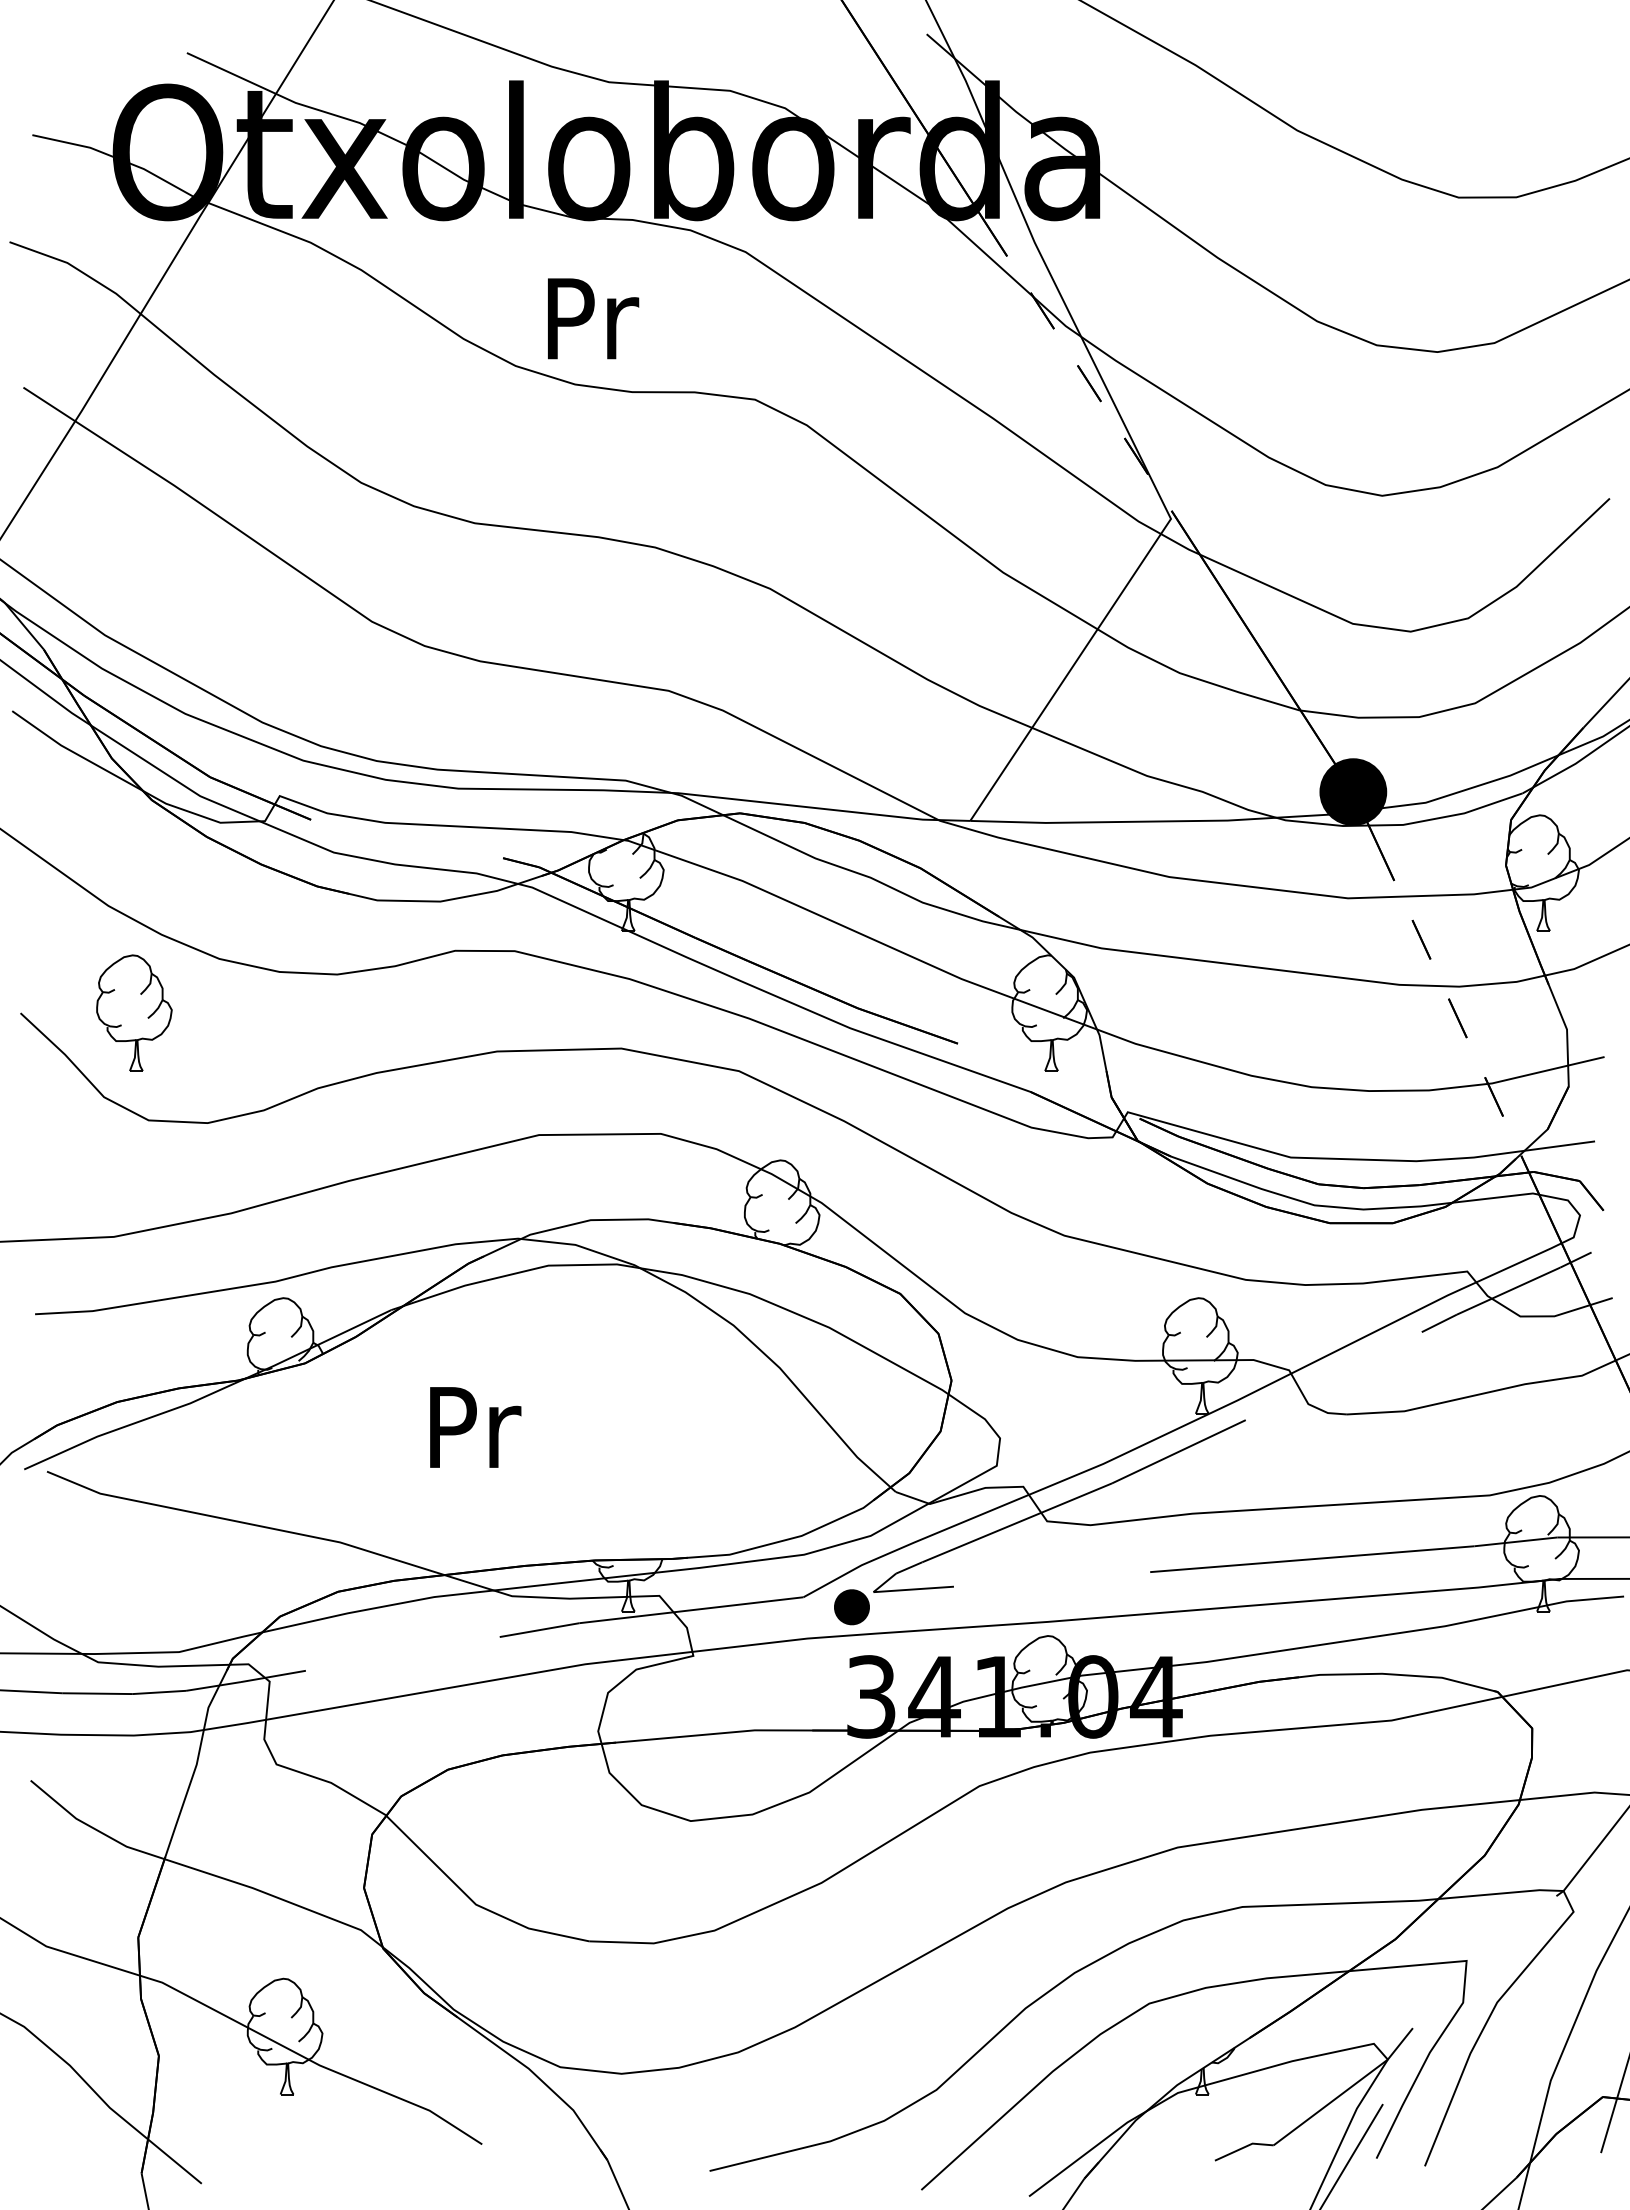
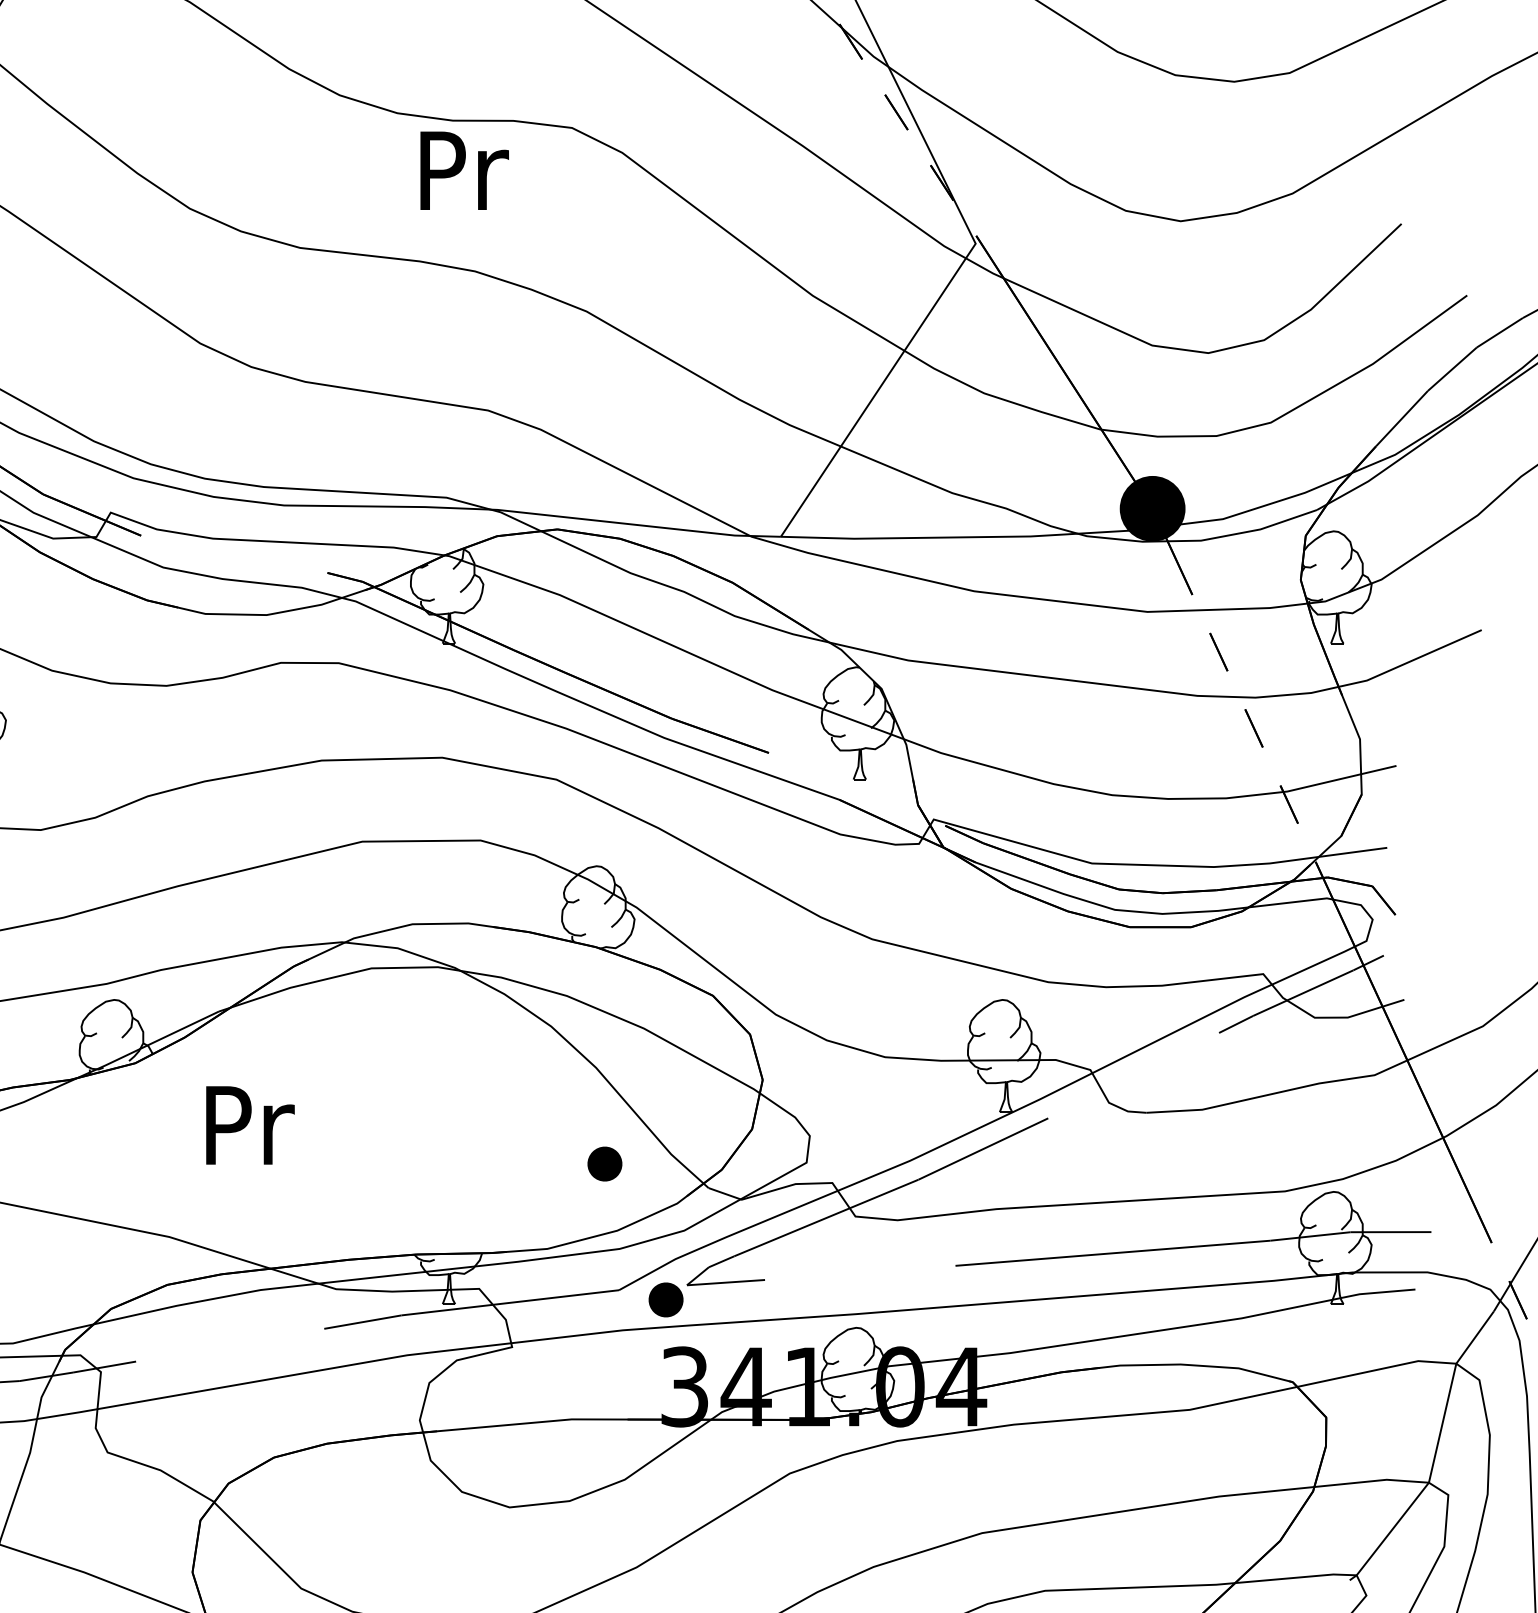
text: (593, 318) -> (464, 170), moved
text: (475, 1427) -> (250, 1125), moved
part: (788, 1467) -> (604, 1164), added

